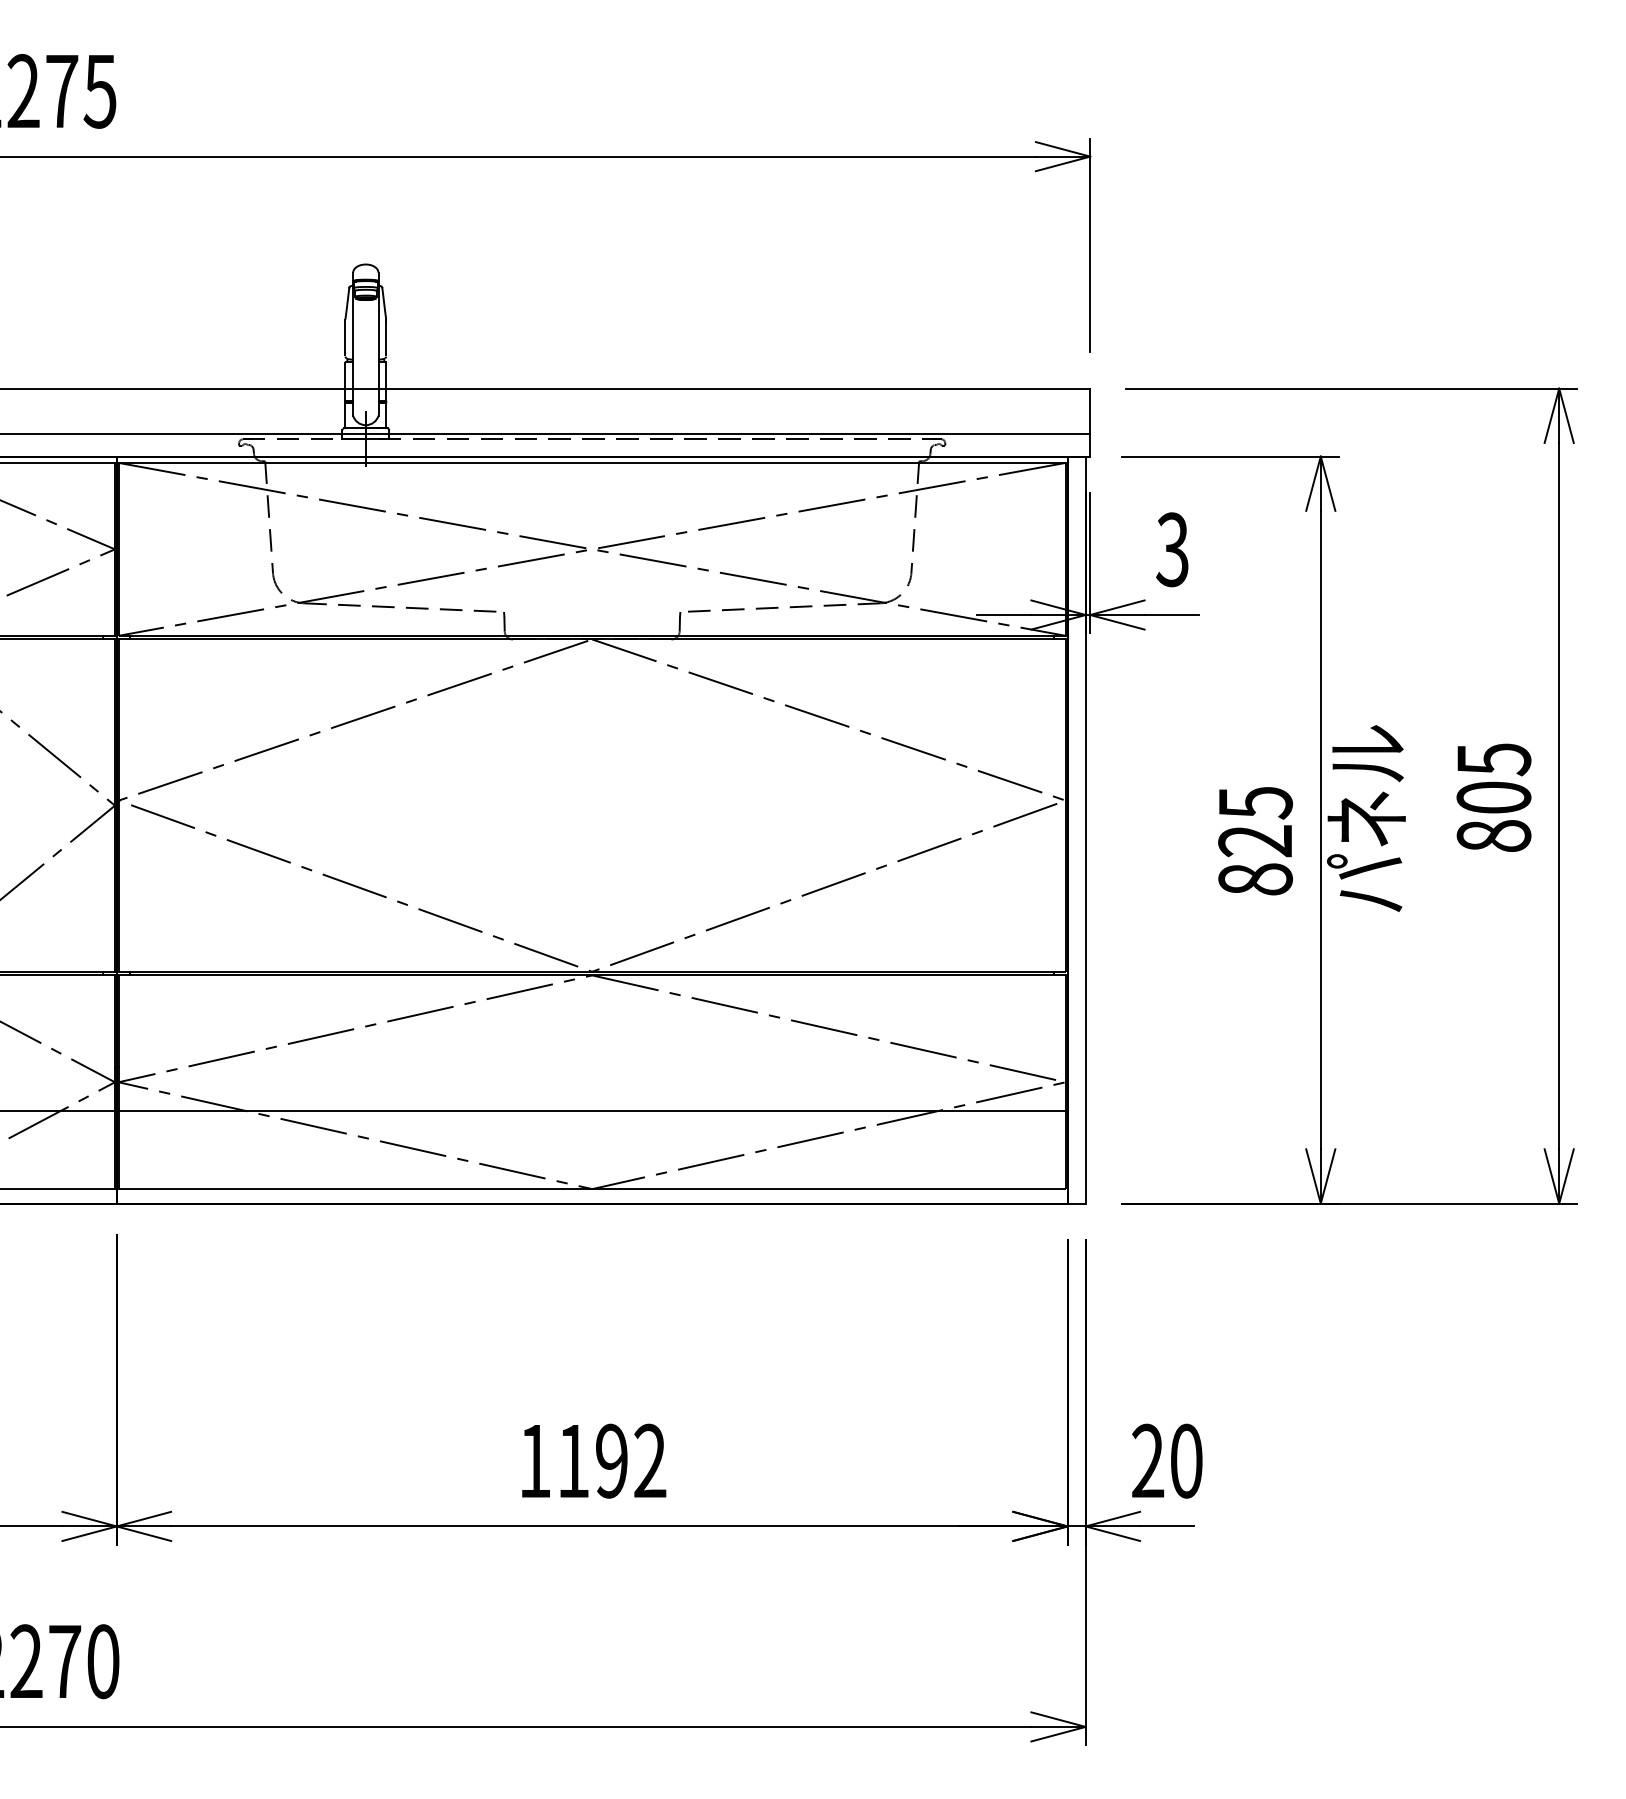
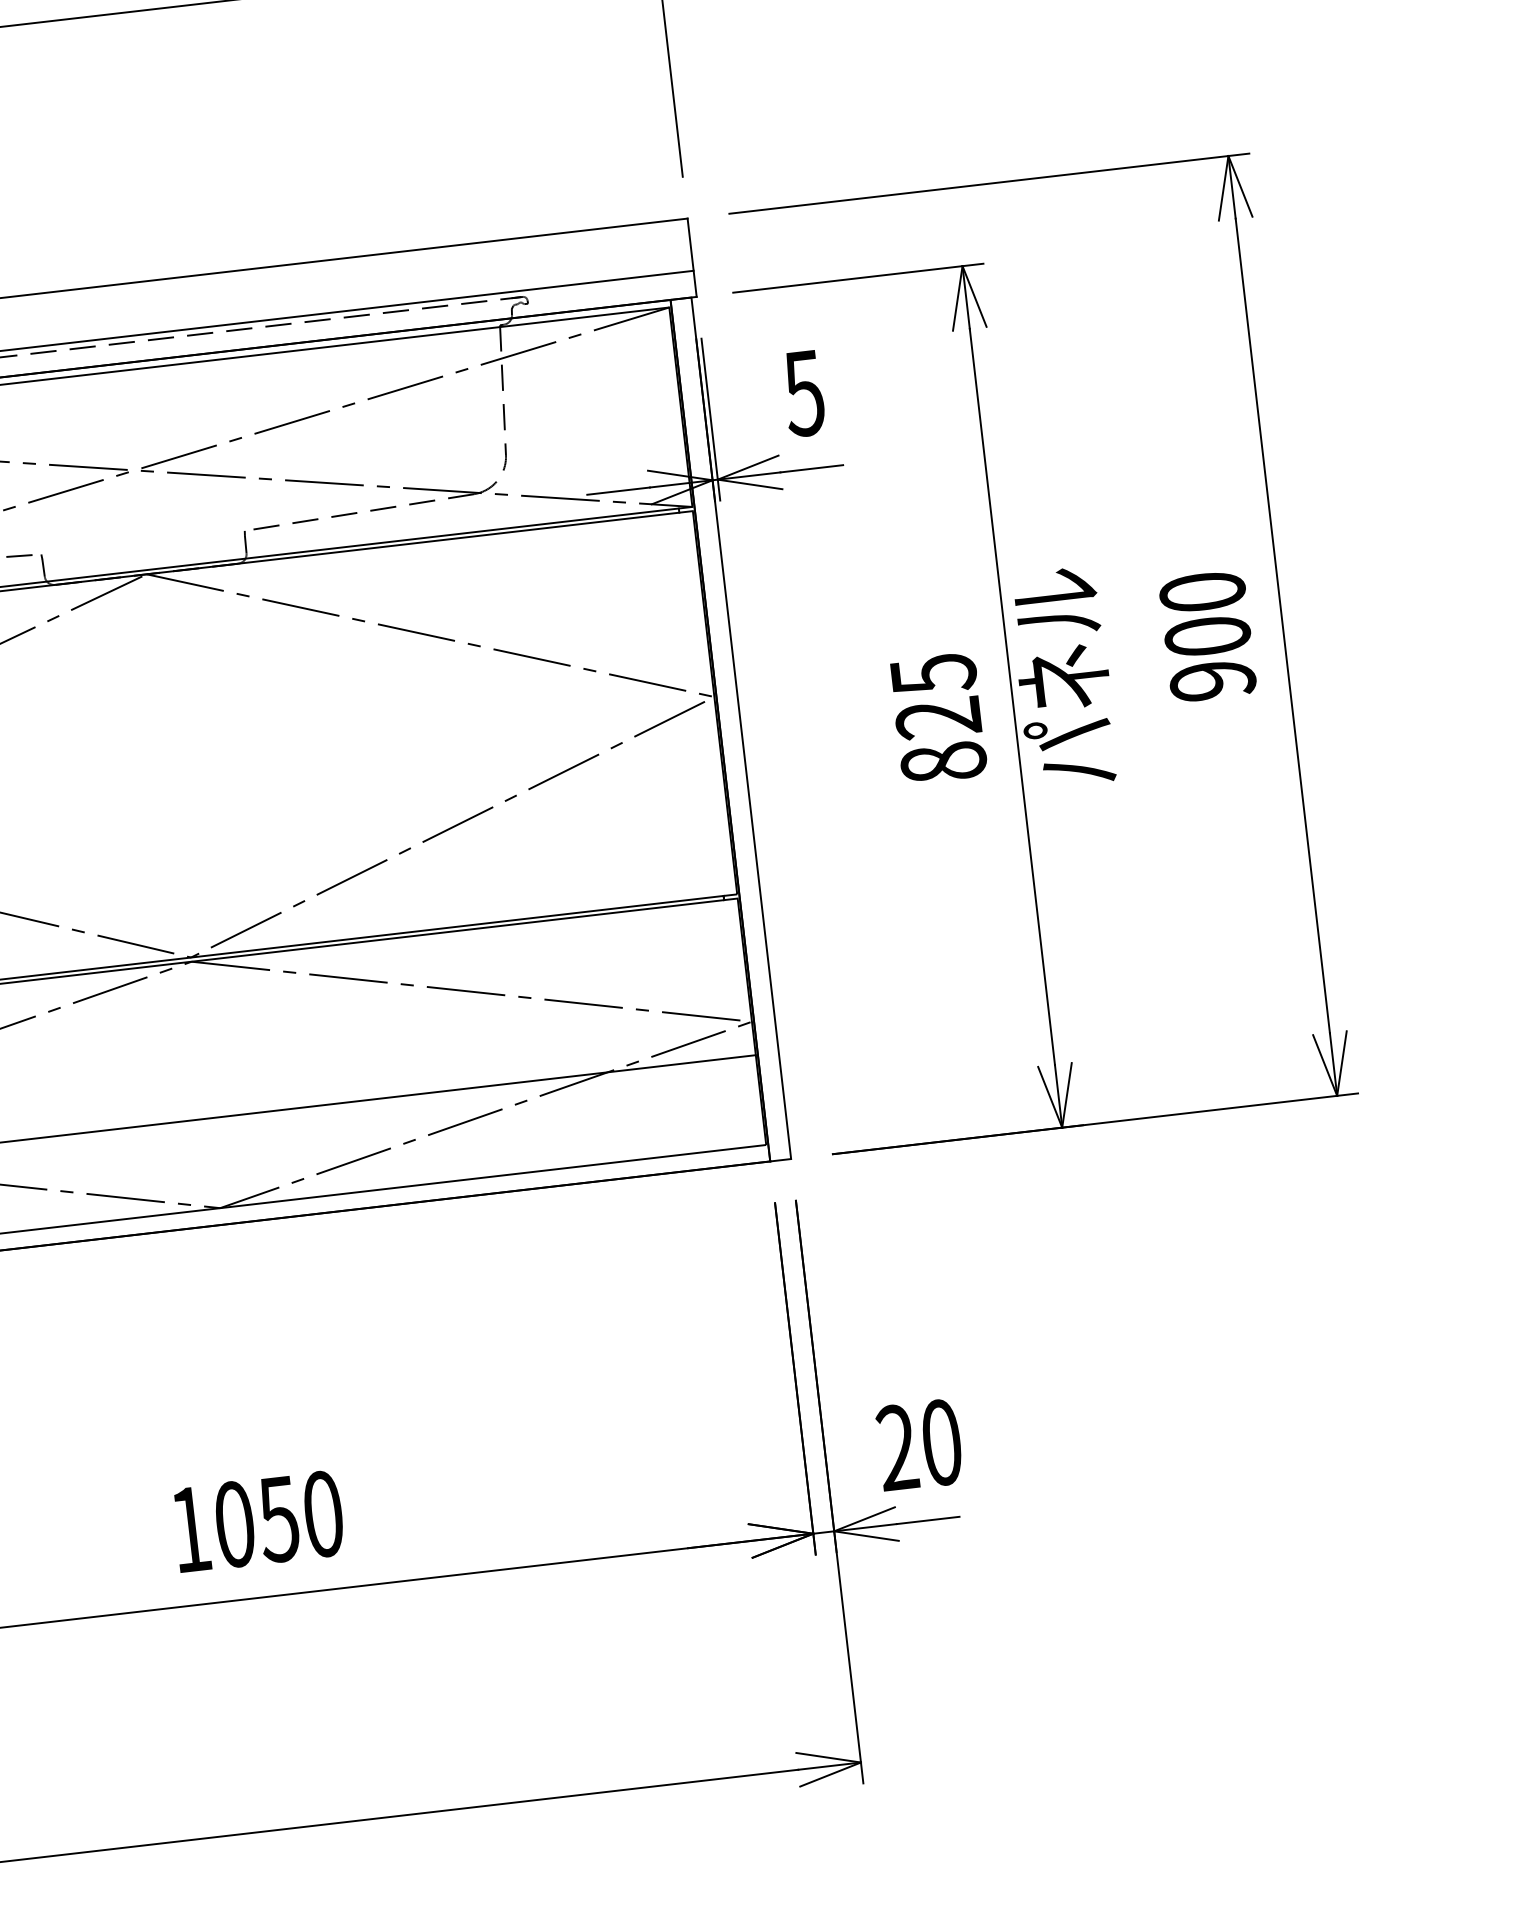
text: (1172, 549) -> (803, 393), 3 -> 5
text: (1493, 797) -> (1207, 636), 805 -> 900
text: (612, 1460) -> (279, 1518), 1192 -> 1050

